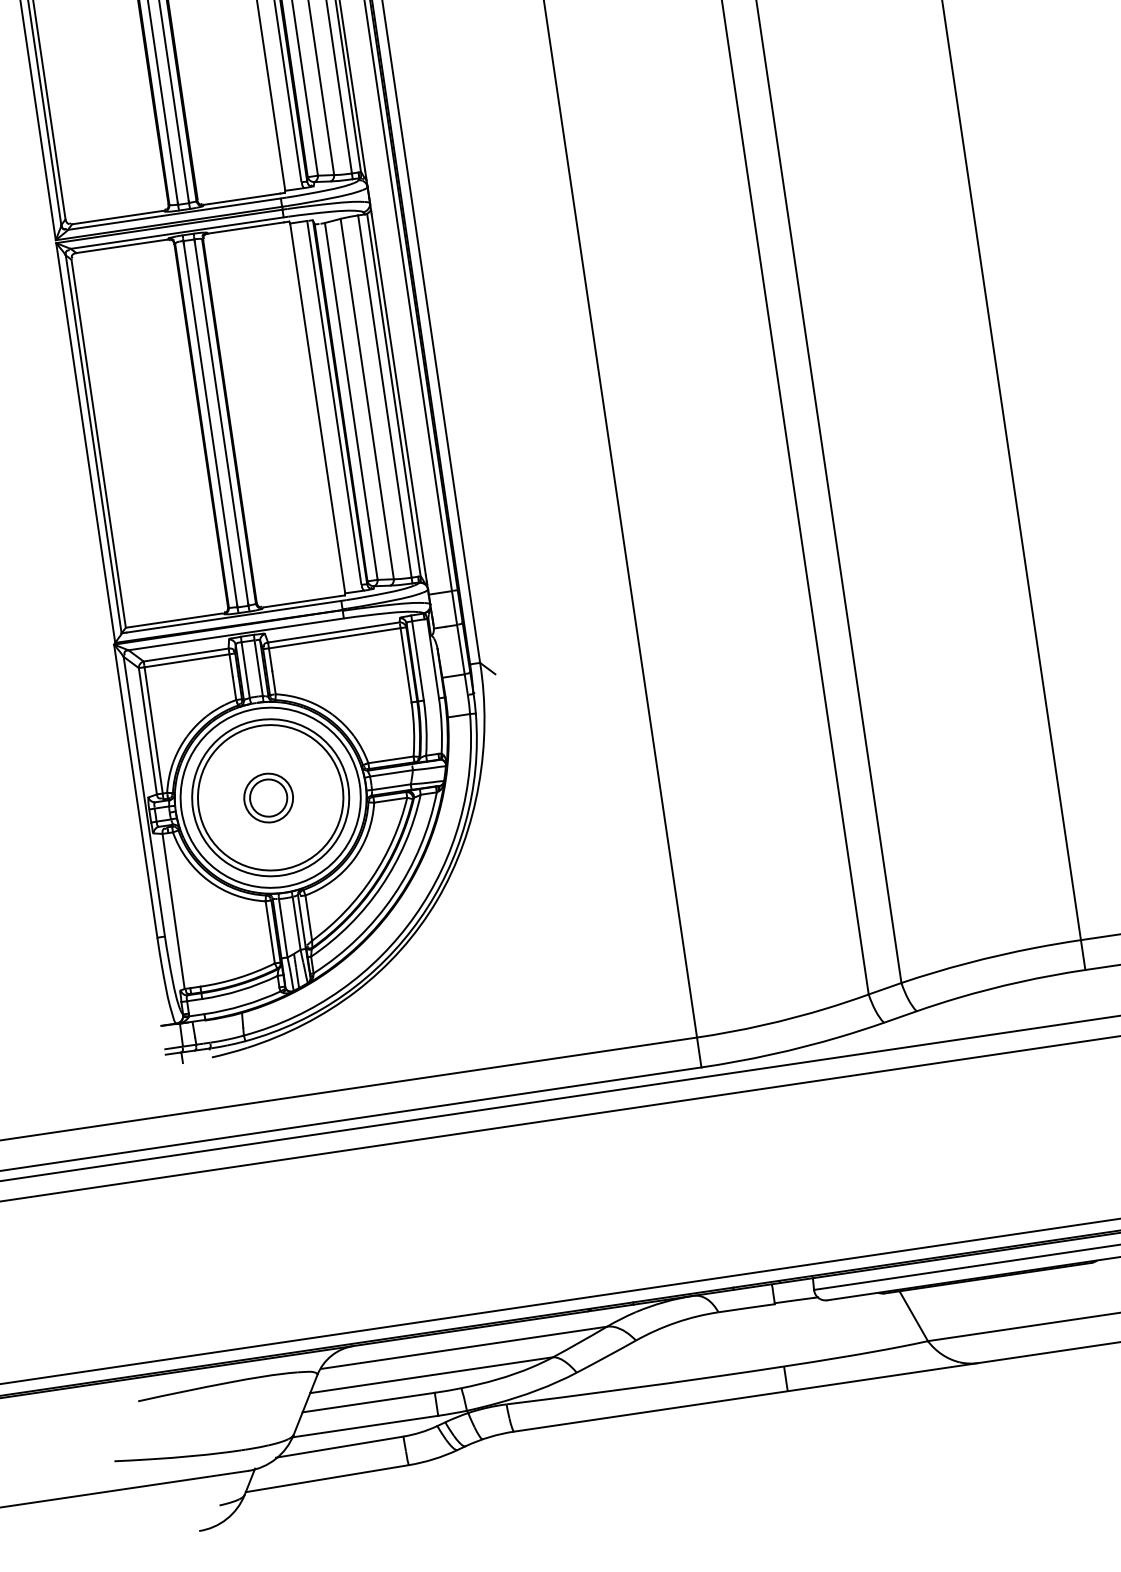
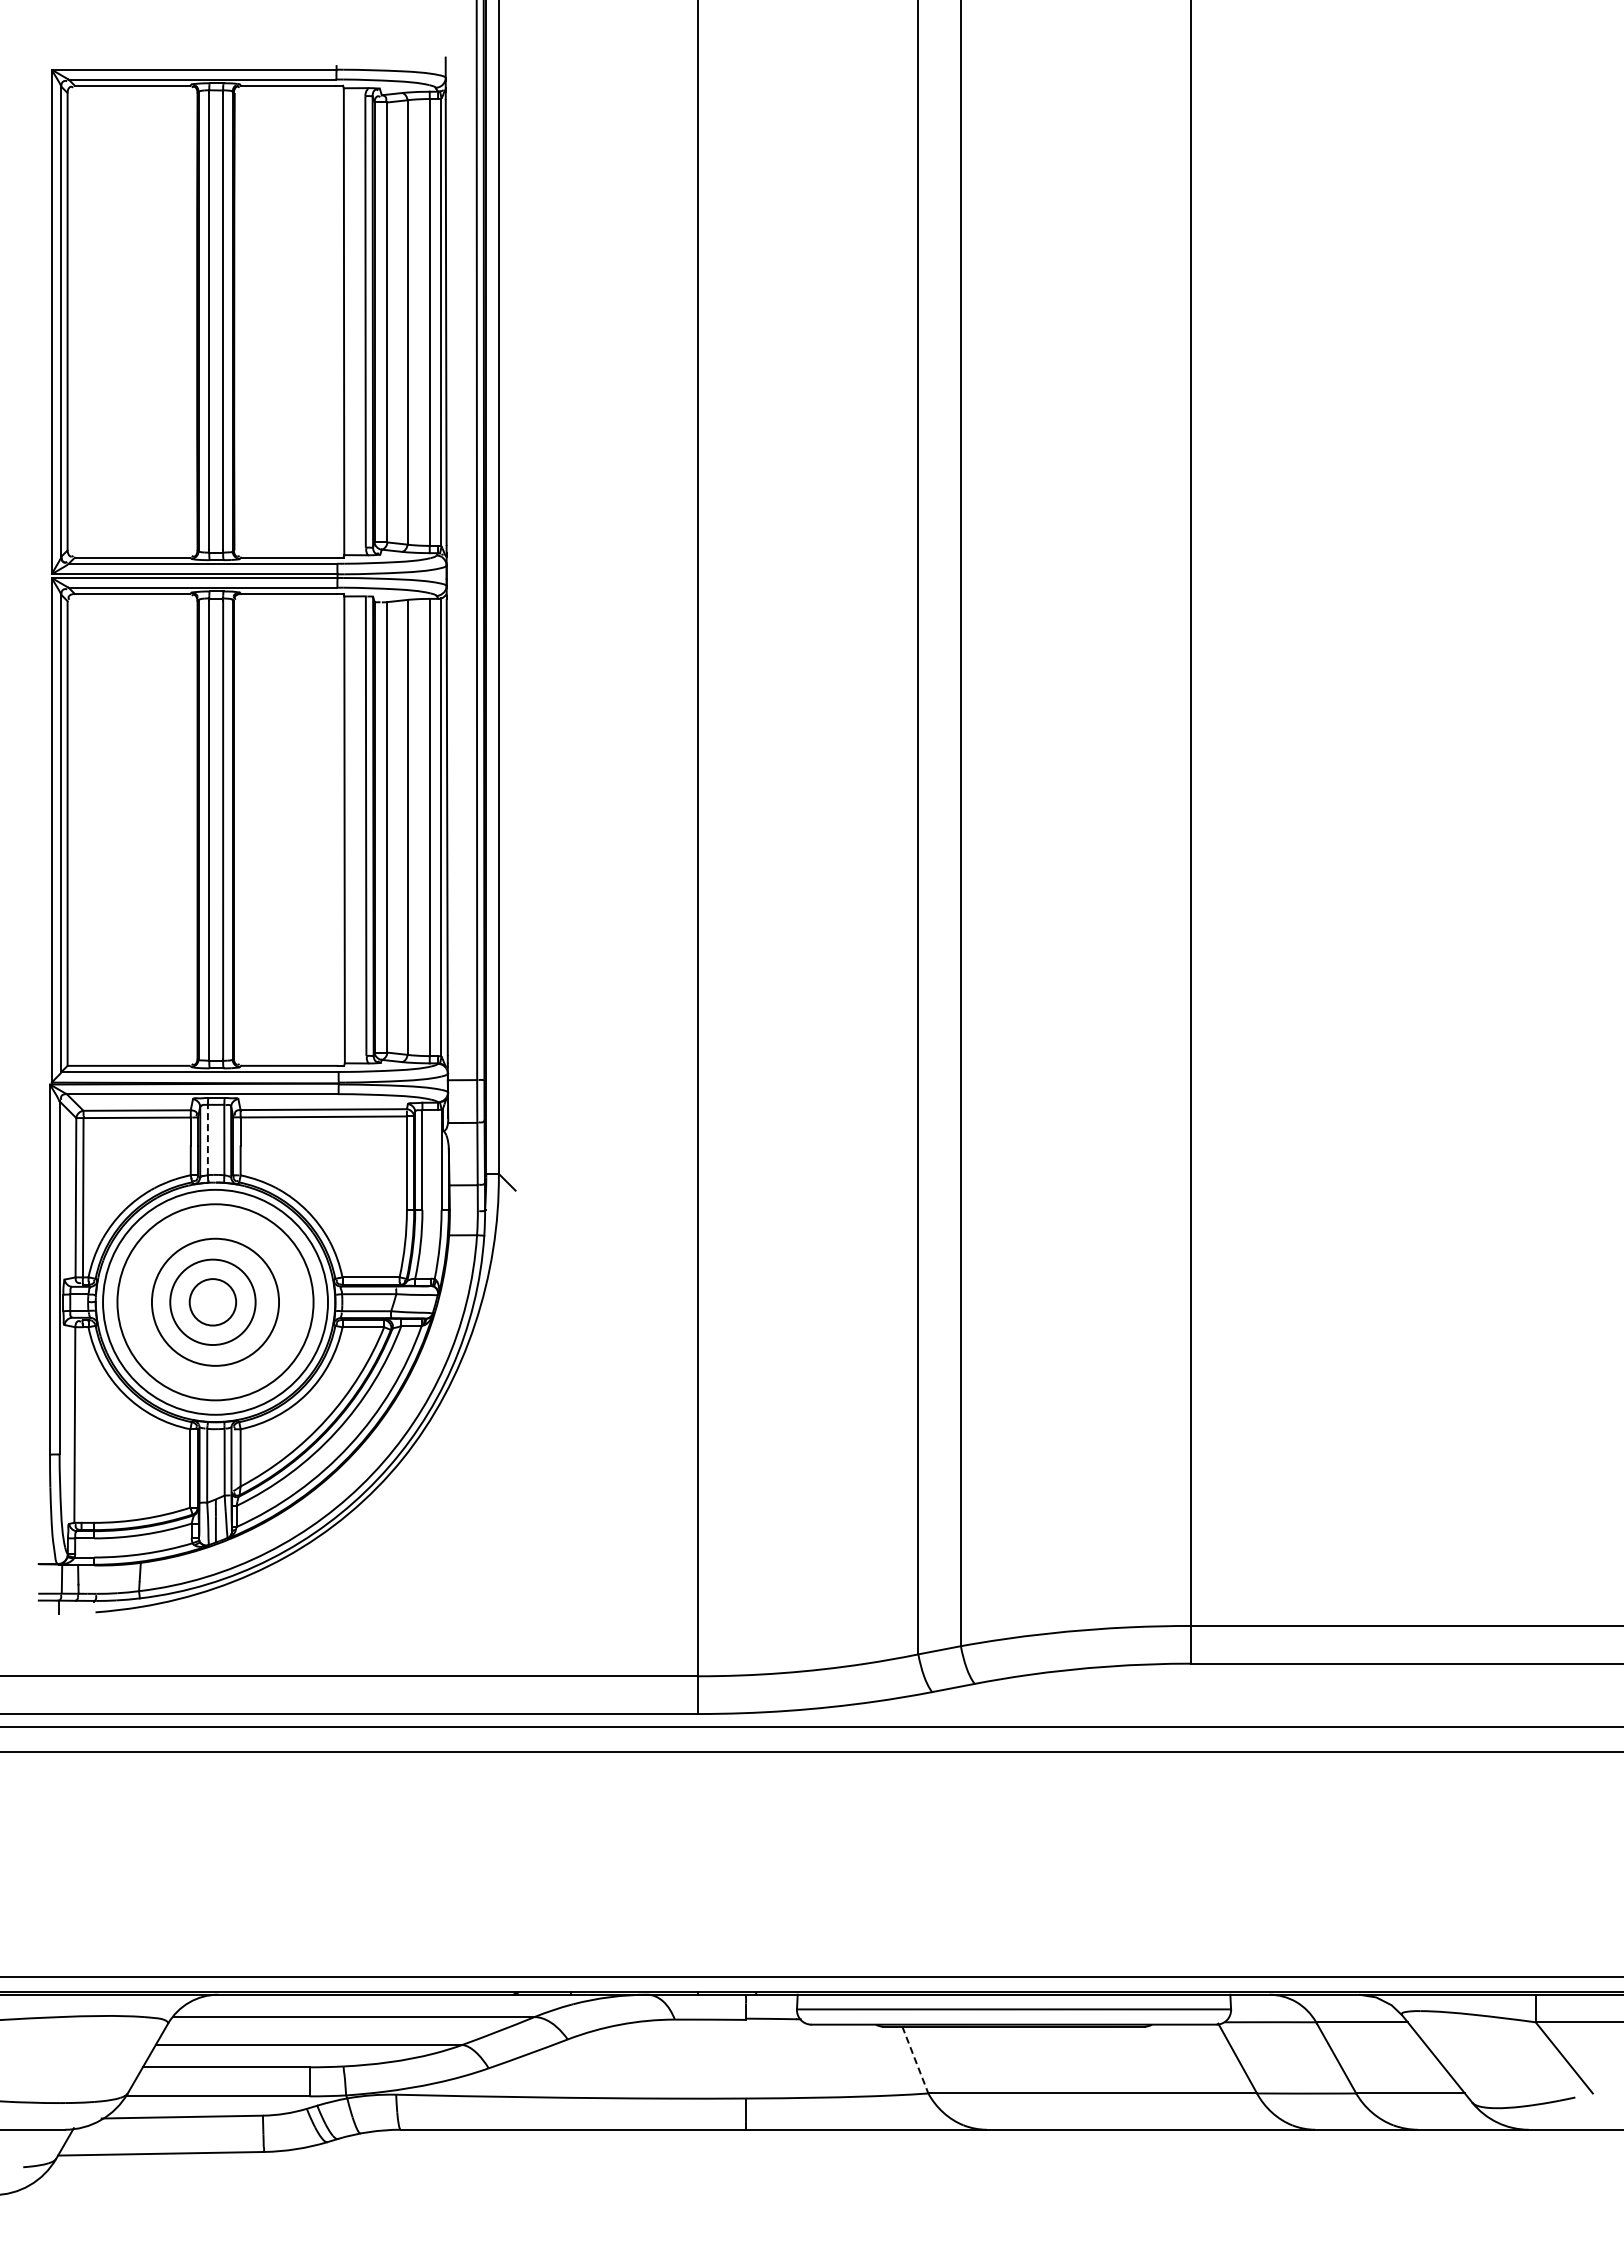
line: (245, 669) -> (207, 1139), solid -> dashed
circle: (268, 797) -> (212, 1301), size x1.4
circle: (270, 797) -> (215, 1302), size x0.7
line: (913, 1316) -> (915, 2060), solid -> dashed

